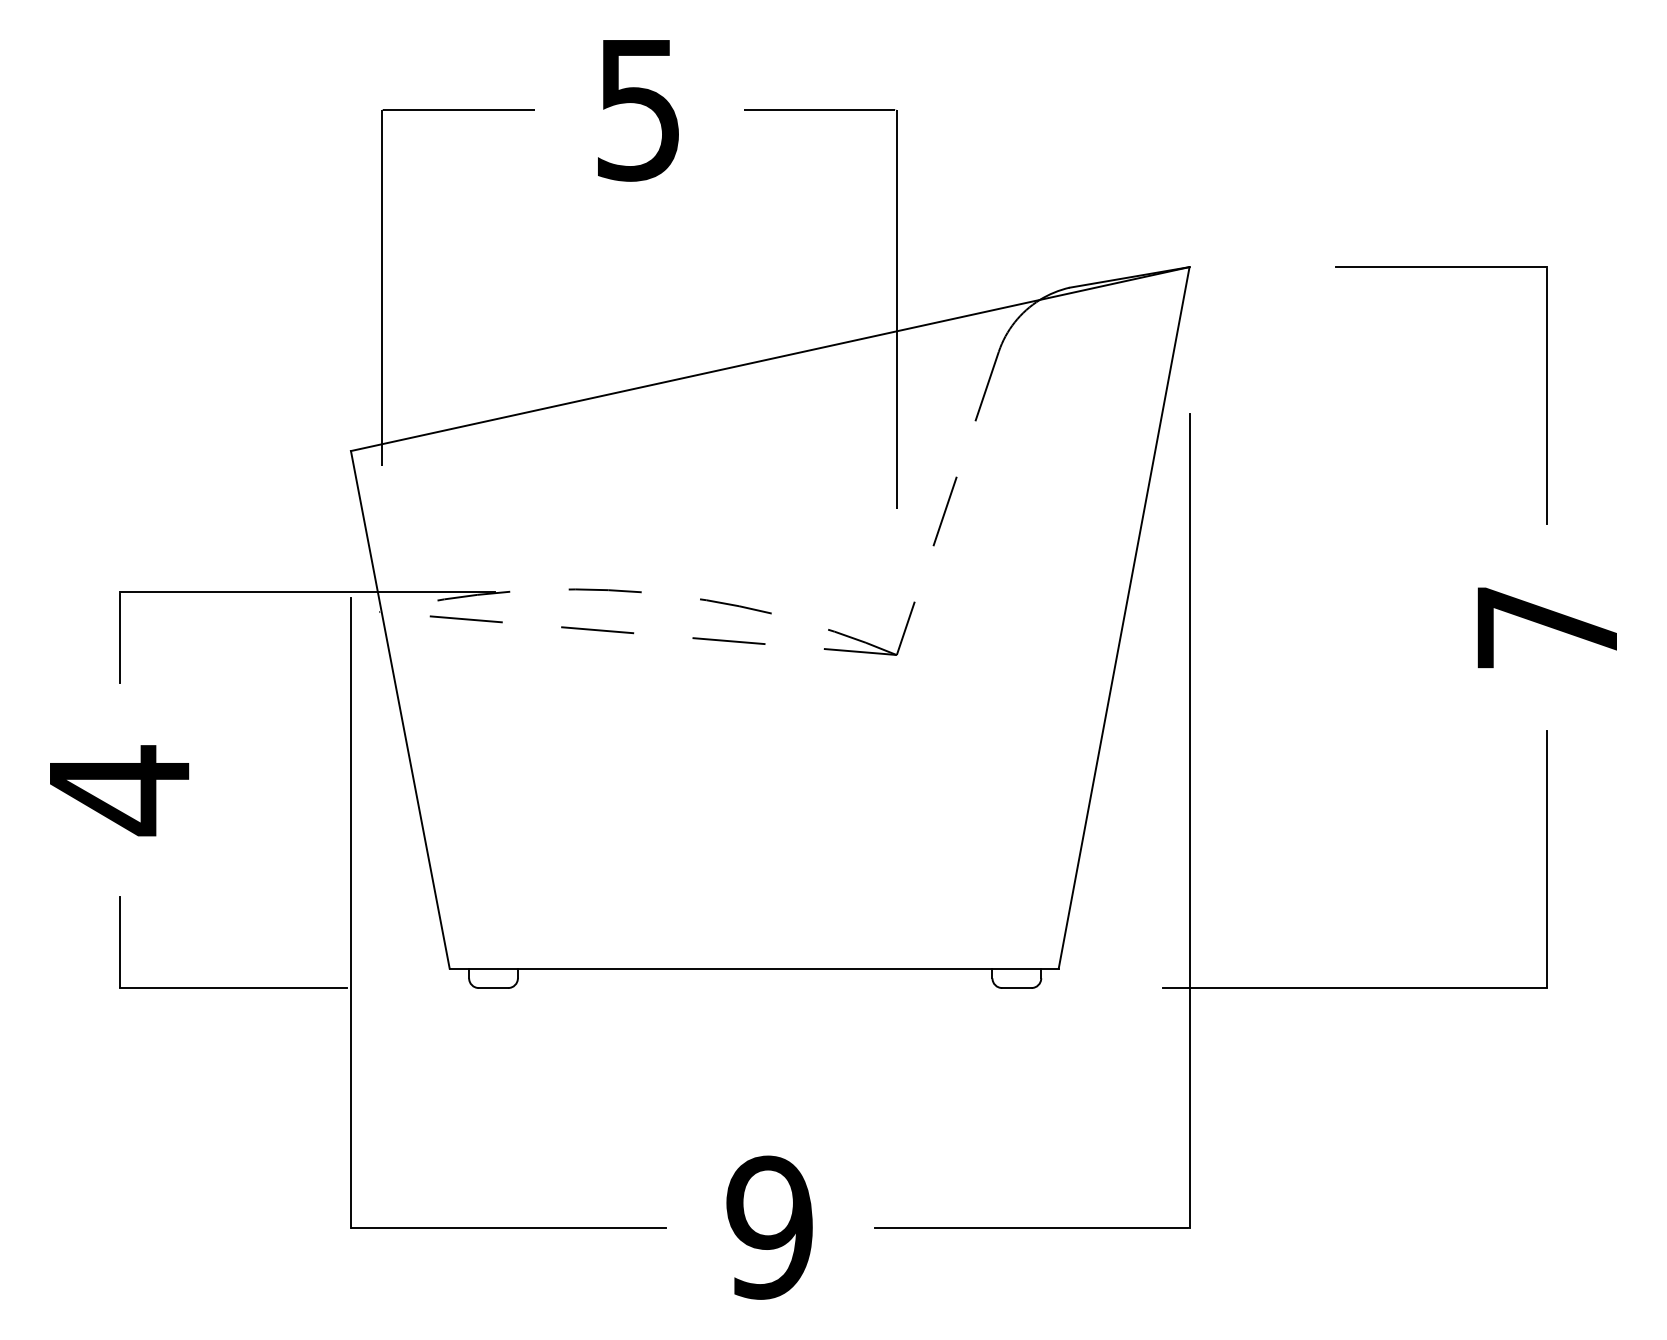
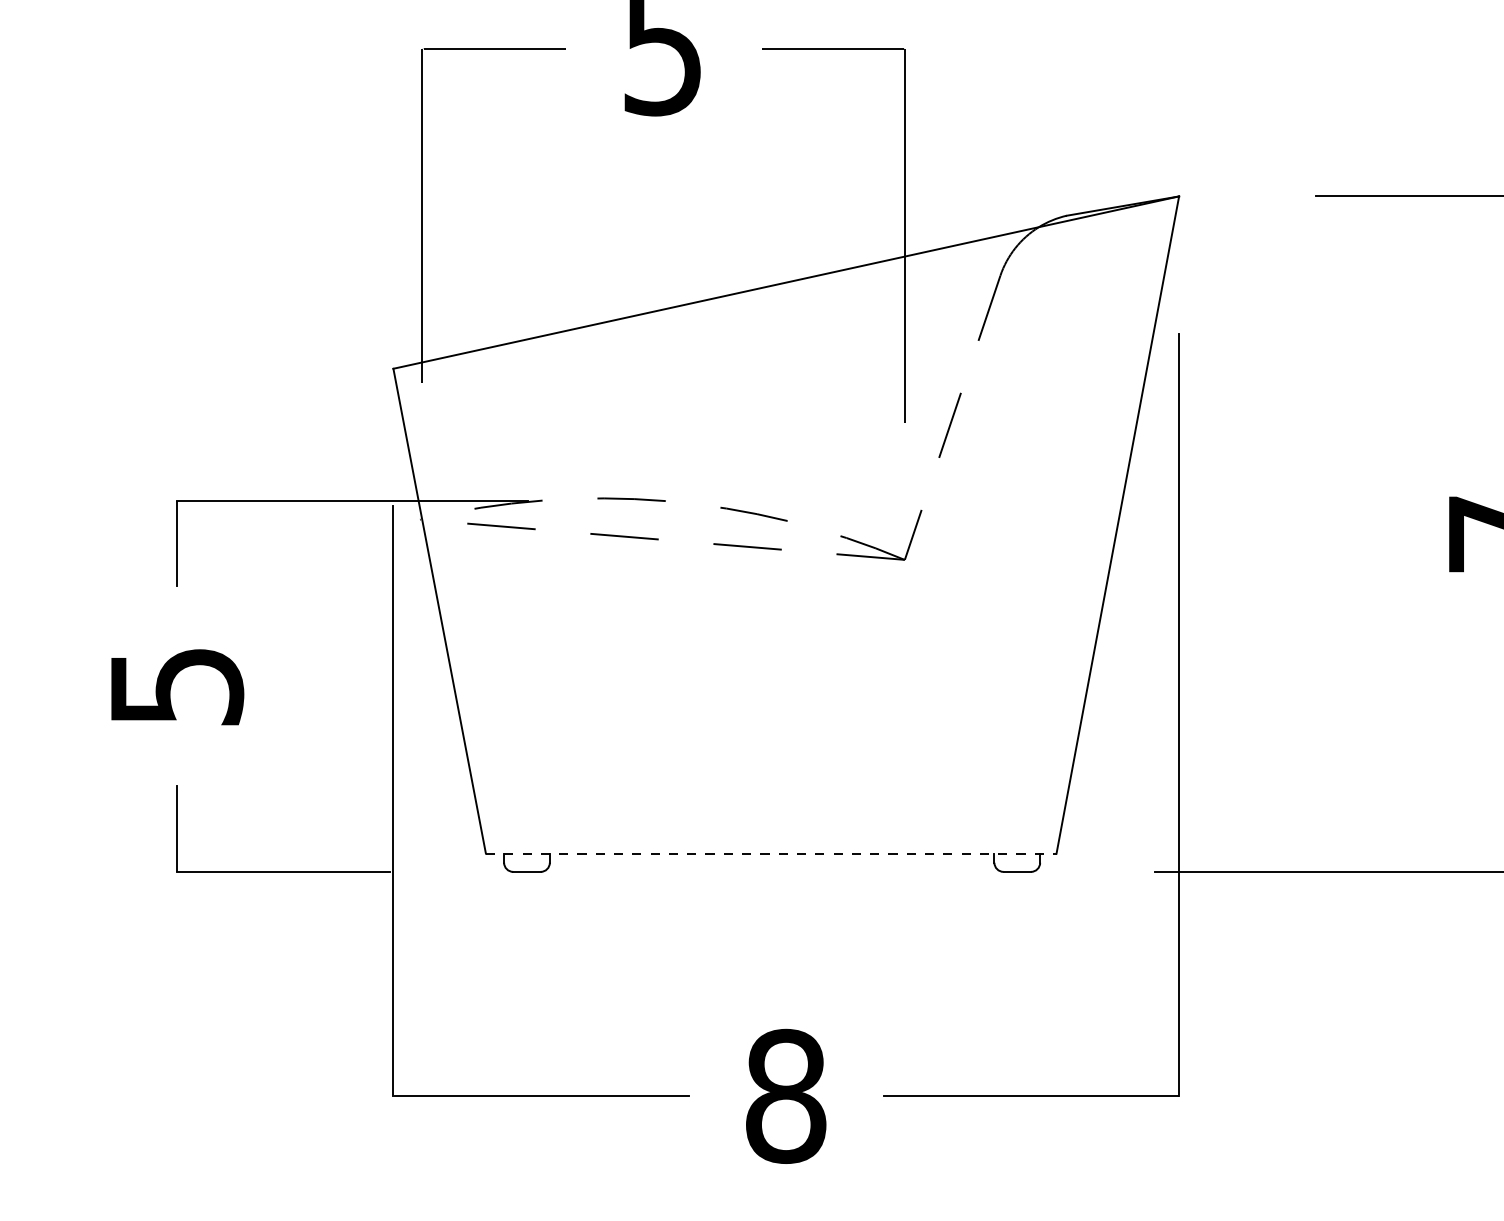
text: (120, 790) -> (177, 686), 4 -> 5
line: (754, 968) -> (771, 853), solid -> dashed
text: (769, 1227) -> (785, 1096), 9 -> 8

